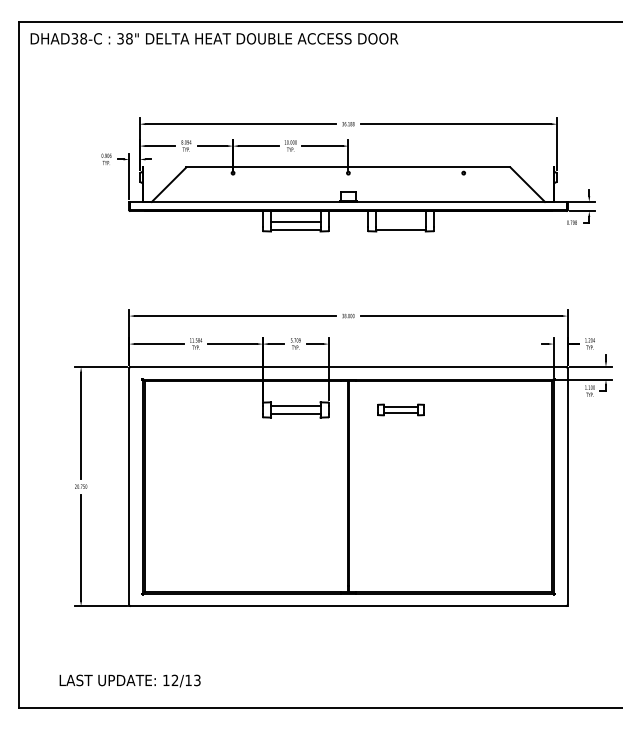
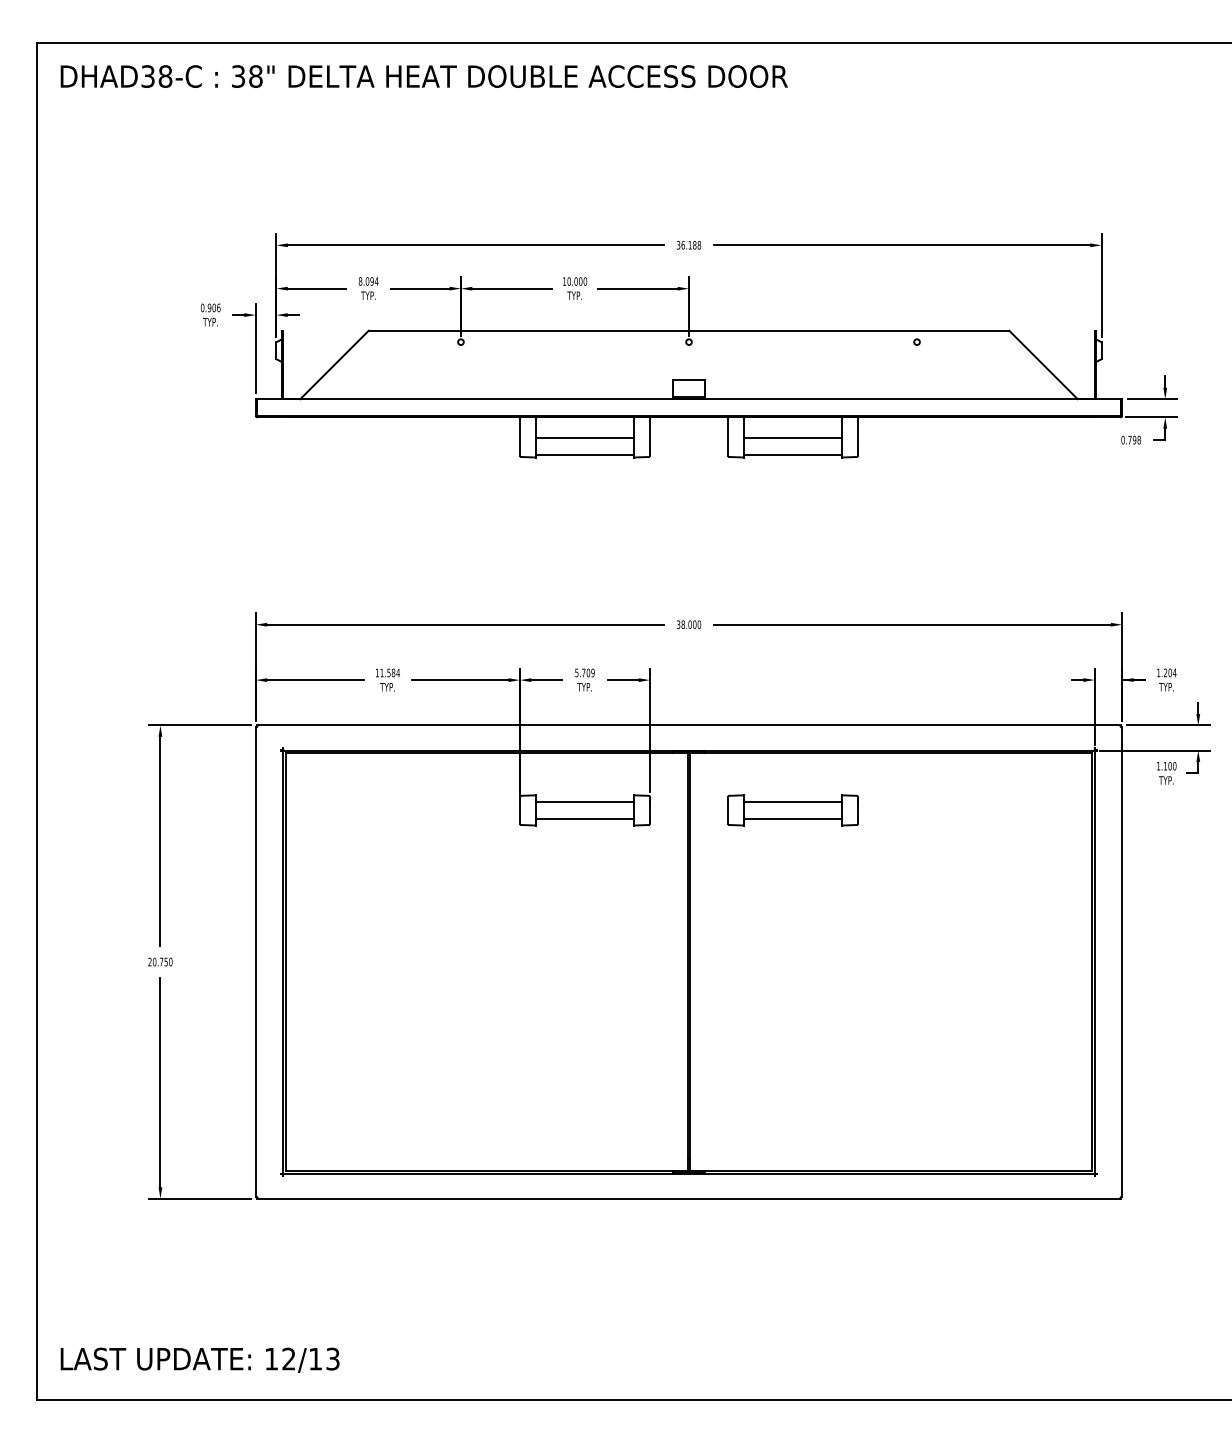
line: (400, 221) -> (791, 437), added
part: (400, 409) -> (791, 809), size x1.43
text: (129, 680) -> (198, 1359), moved

